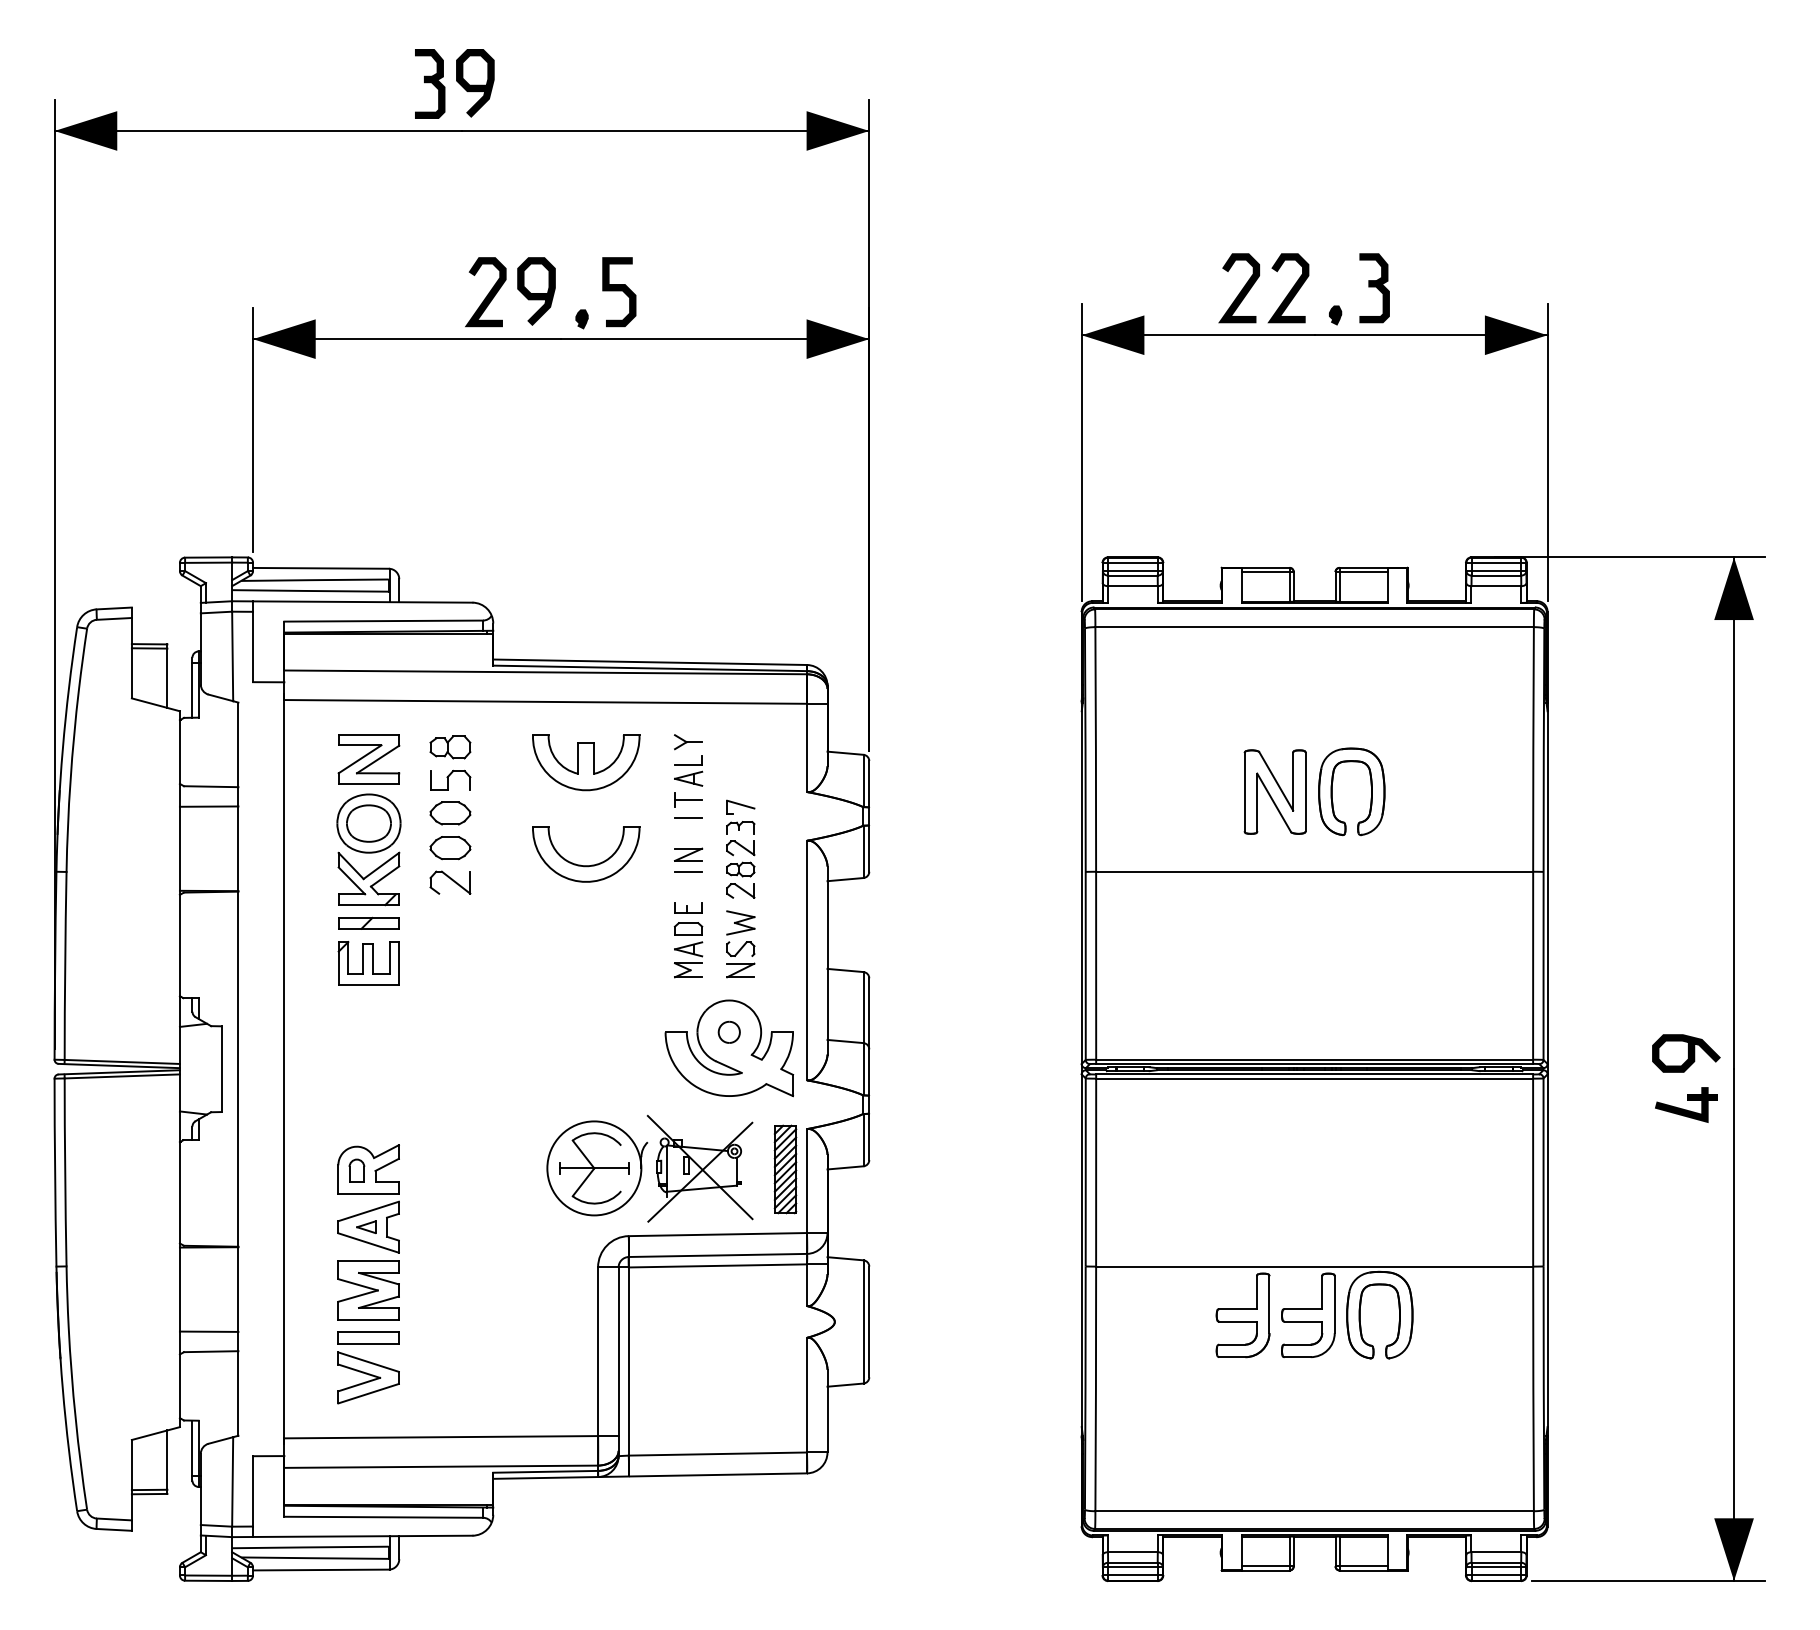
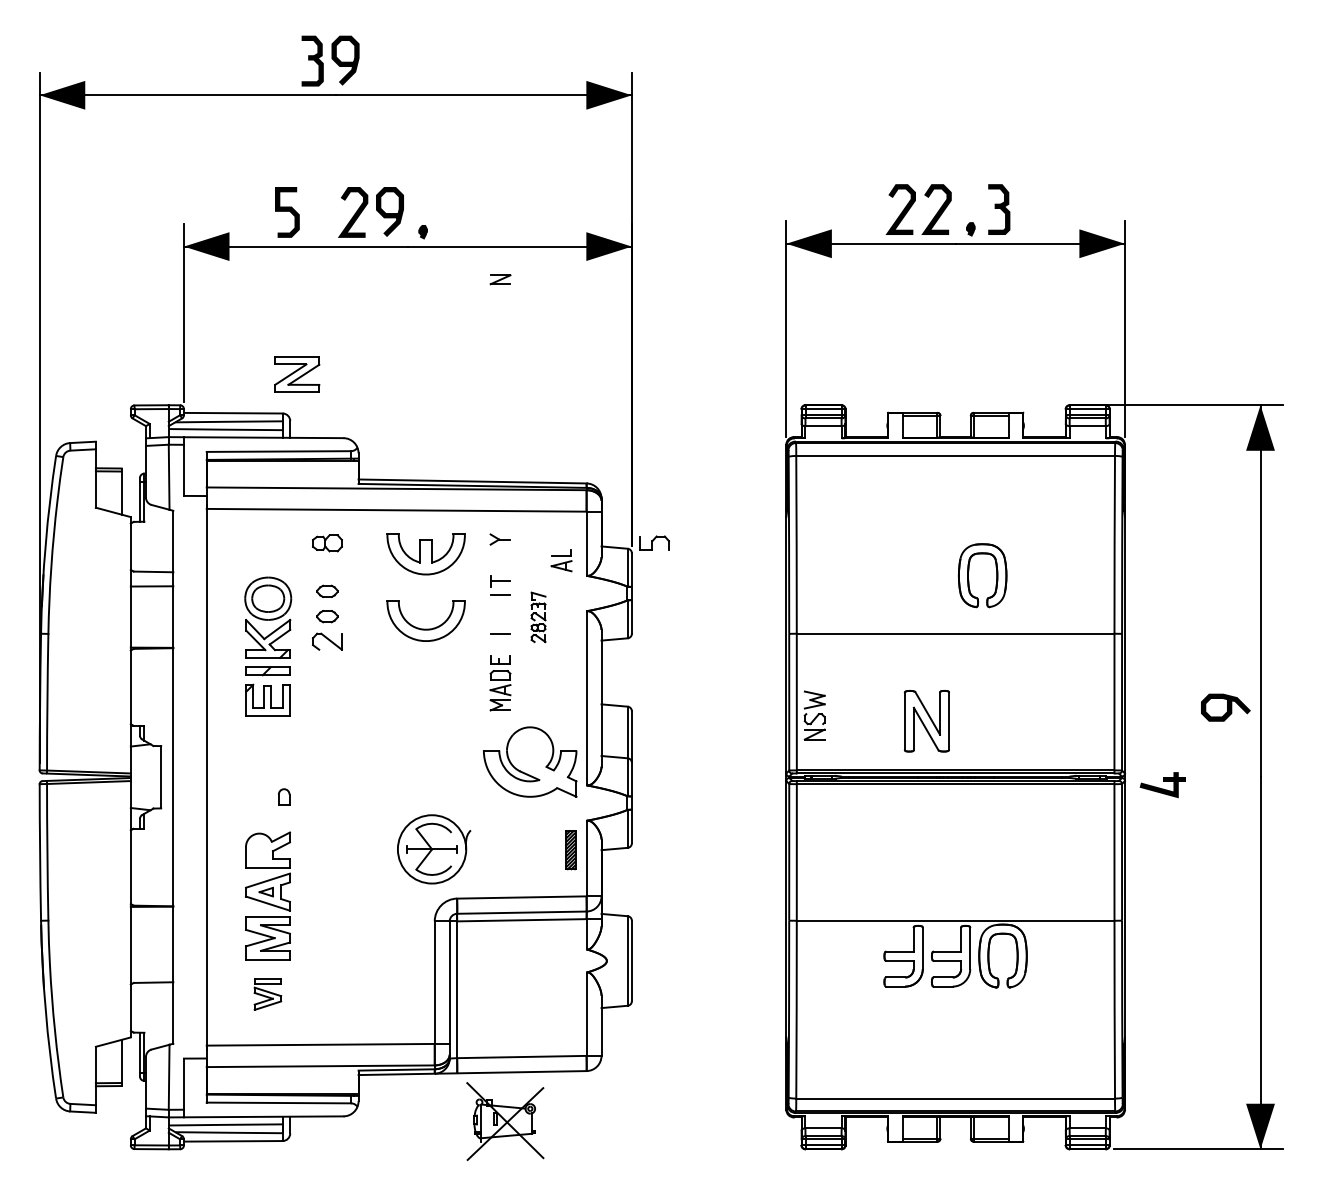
curve: (619, 291) -> (287, 211), moved
part: (368, 759) -> (296, 374), moved
part: (688, 770) -> (561, 560), moved
part: (450, 779) -> (654, 542), moved
part: (1274, 791) -> (926, 720), moved
part: (450, 813) -> (327, 591), size x0.7
part: (450, 848) -> (327, 616), size x0.7
part: (740, 848) -> (538, 616), size x0.7
part: (688, 854) -> (500, 279), moved
part: (740, 944) -> (814, 715), moved
part: (728, 1031) -> (529, 749), removed
curve: (1688, 1053) -> (1227, 707), moved
part: (1686, 1104) -> (1162, 784), moved
part: (699, 1168) -> (504, 1121), moved
part: (785, 1169) -> (571, 850), size x0.6
part: (356, 1170) -> (283, 797), moved
line: (208, 1331) -> (151, 967), removed
part: (368, 1367) -> (267, 994), size x0.6

